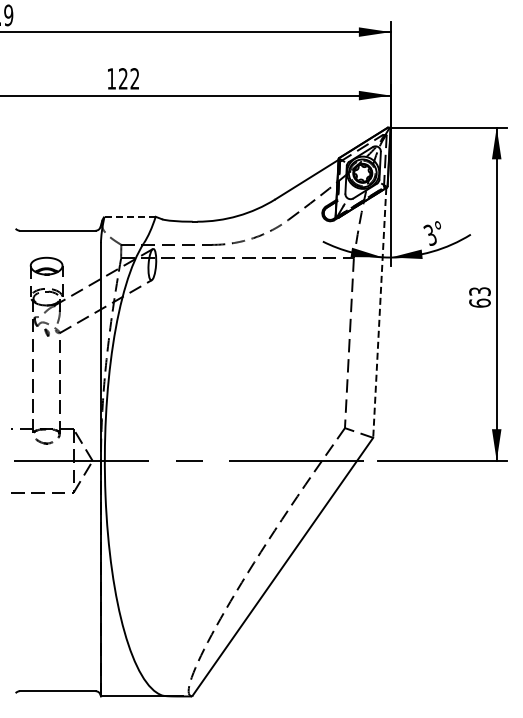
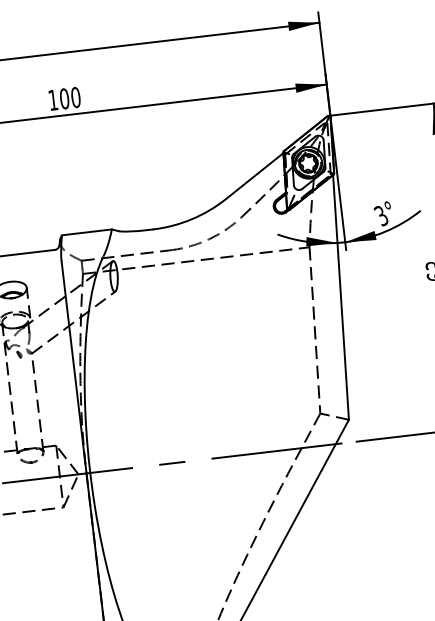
text: (128, 78) -> (69, 97), 122 -> 100
line: (130, 216) -> (87, 232), dashed -> solid
line: (379, 313) -> (340, 297), dashed -> solid

